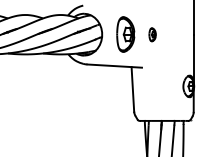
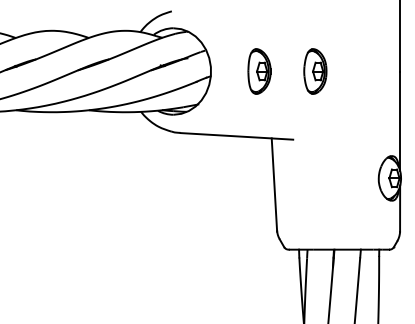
part: (125, 34) -> (259, 71), size x0.62
part: (152, 34) -> (314, 71), size x1.67

